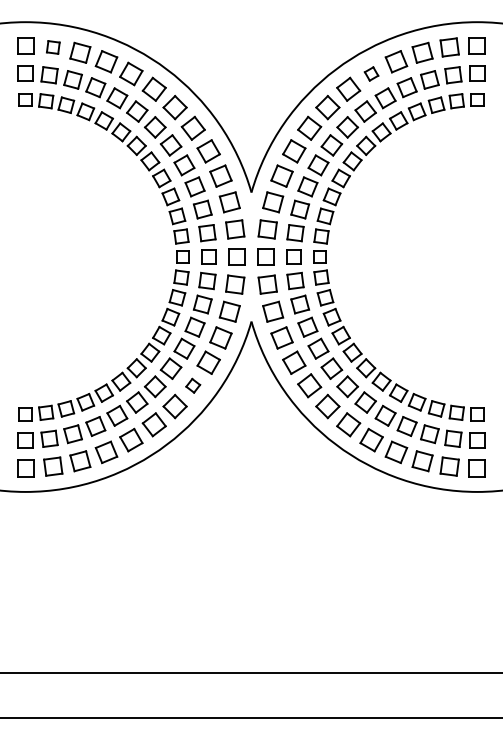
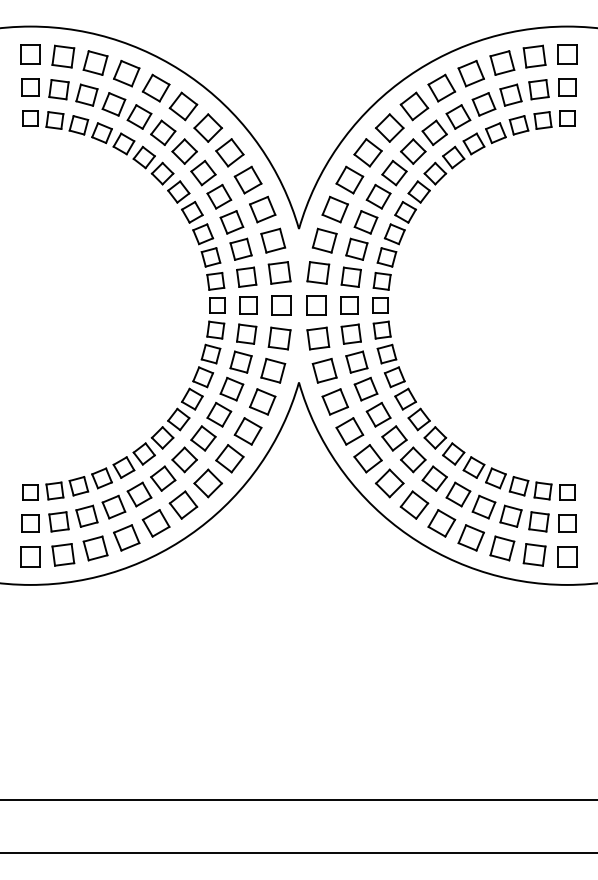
part: (53, 47) -> (63, 56), size x1.43
part: (371, 73) -> (441, 87), size x1.67
part: (192, 385) -> (228, 458), size x1.67

